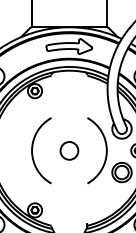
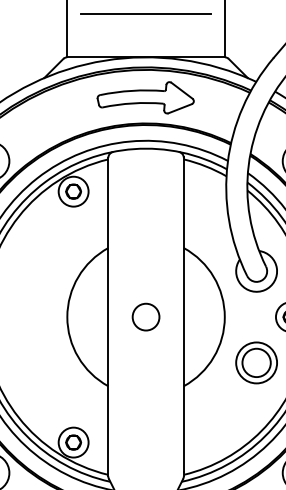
line: (69, 6) -> (146, 13), added
line: (87, 149) -> (184, 314), added
line: (51, 150) -> (108, 316), added
circle: (69, 150) -> (146, 316), size x0.71

